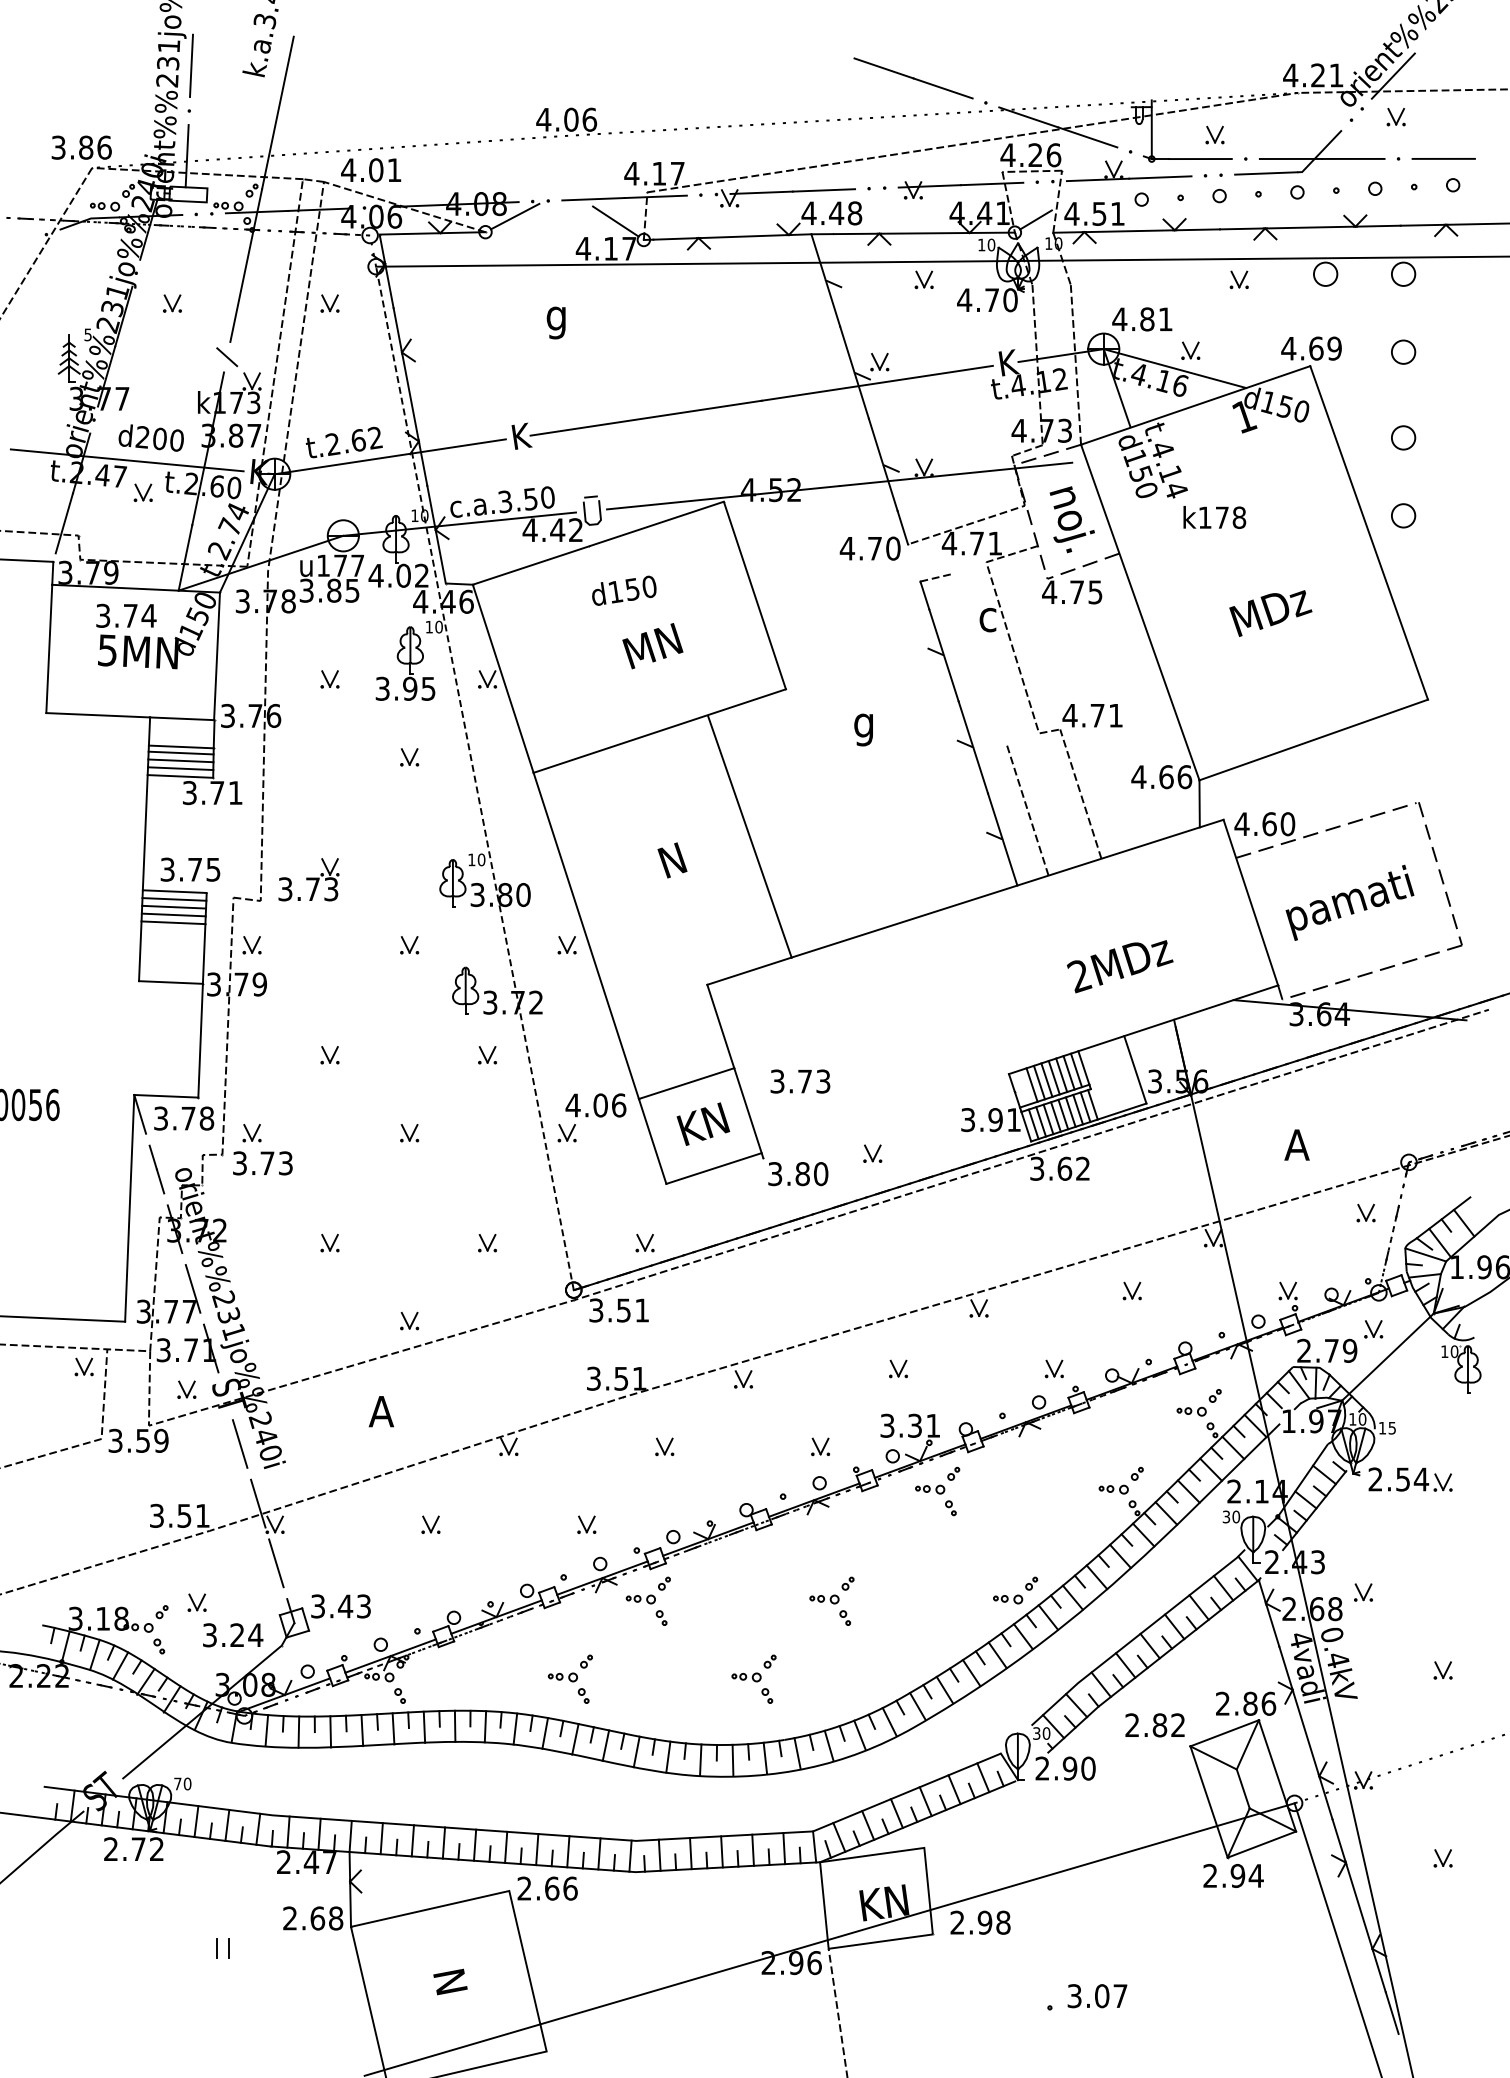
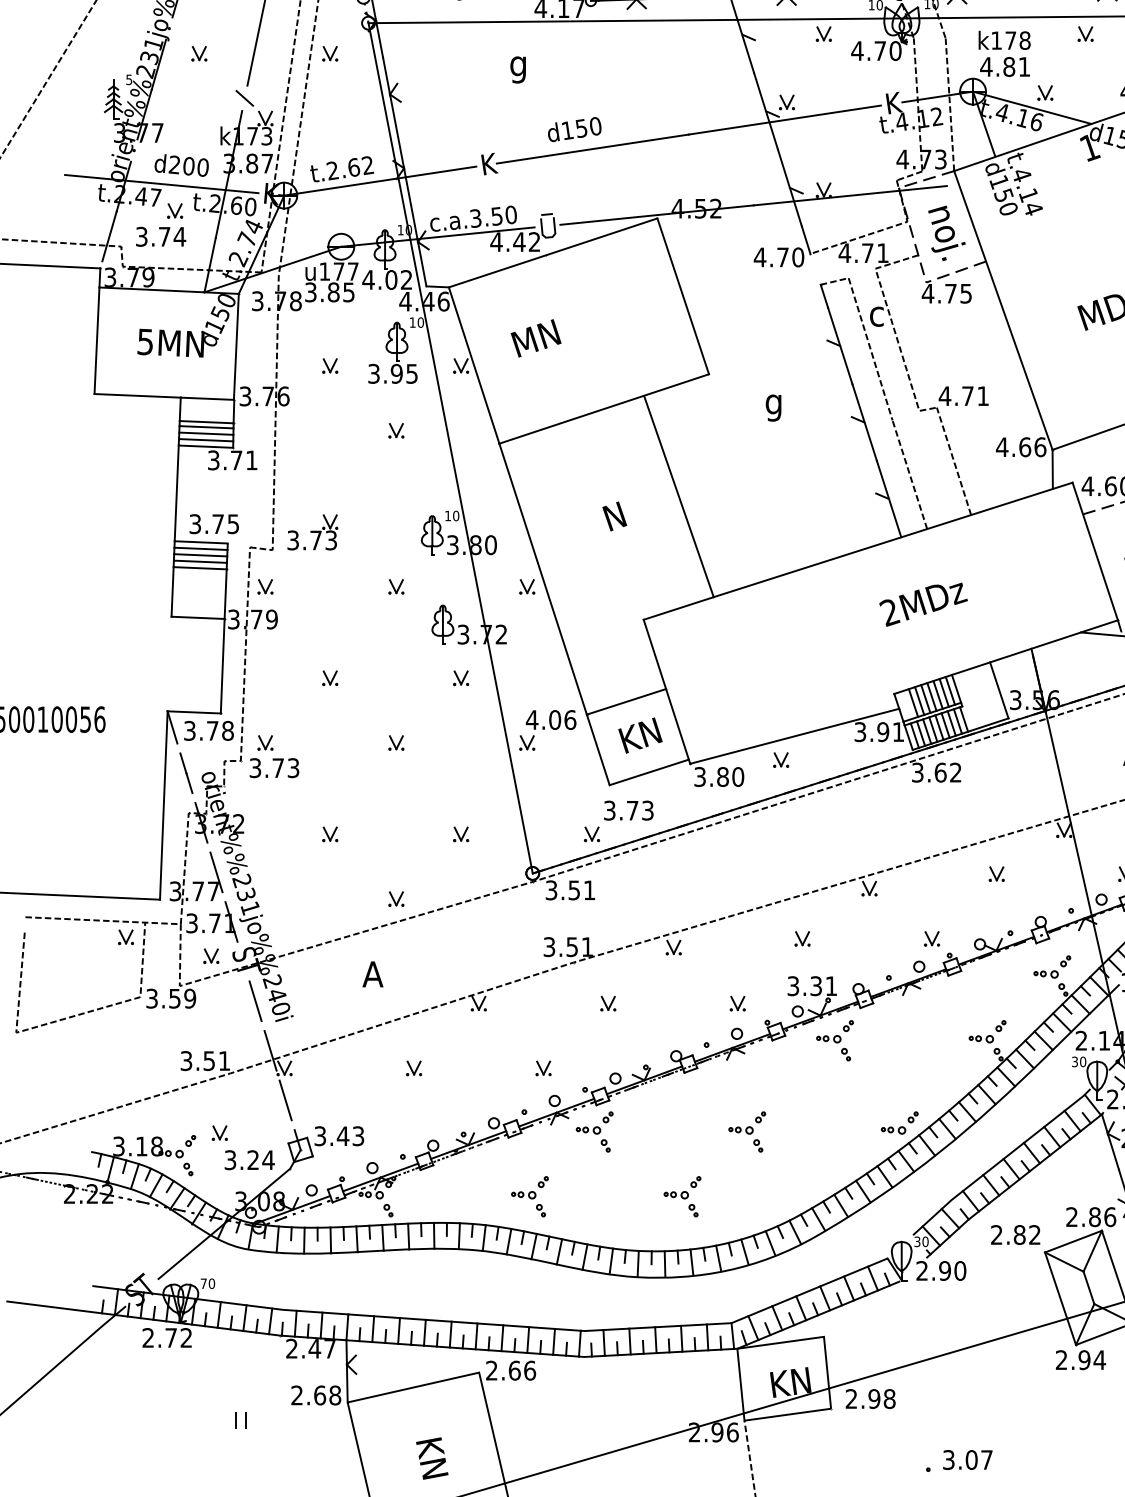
text: (1214, 517) -> (1004, 40), moved
text: (624, 590) -> (574, 129), moved
text: (126, 615) -> (161, 236), moved
text: (652, 646) -> (535, 338), moved
line: (980, 658) -> (870, 348), added
line: (474, 777) -> (450, 447), dashed -> solid
text: (1120, 966) -> (923, 604), moved
text: (800, 1081) -> (628, 810), moved
line: (888, 1124) -> (794, 735), added
text: (453, 1995) -> (432, 1459), N -> KN

